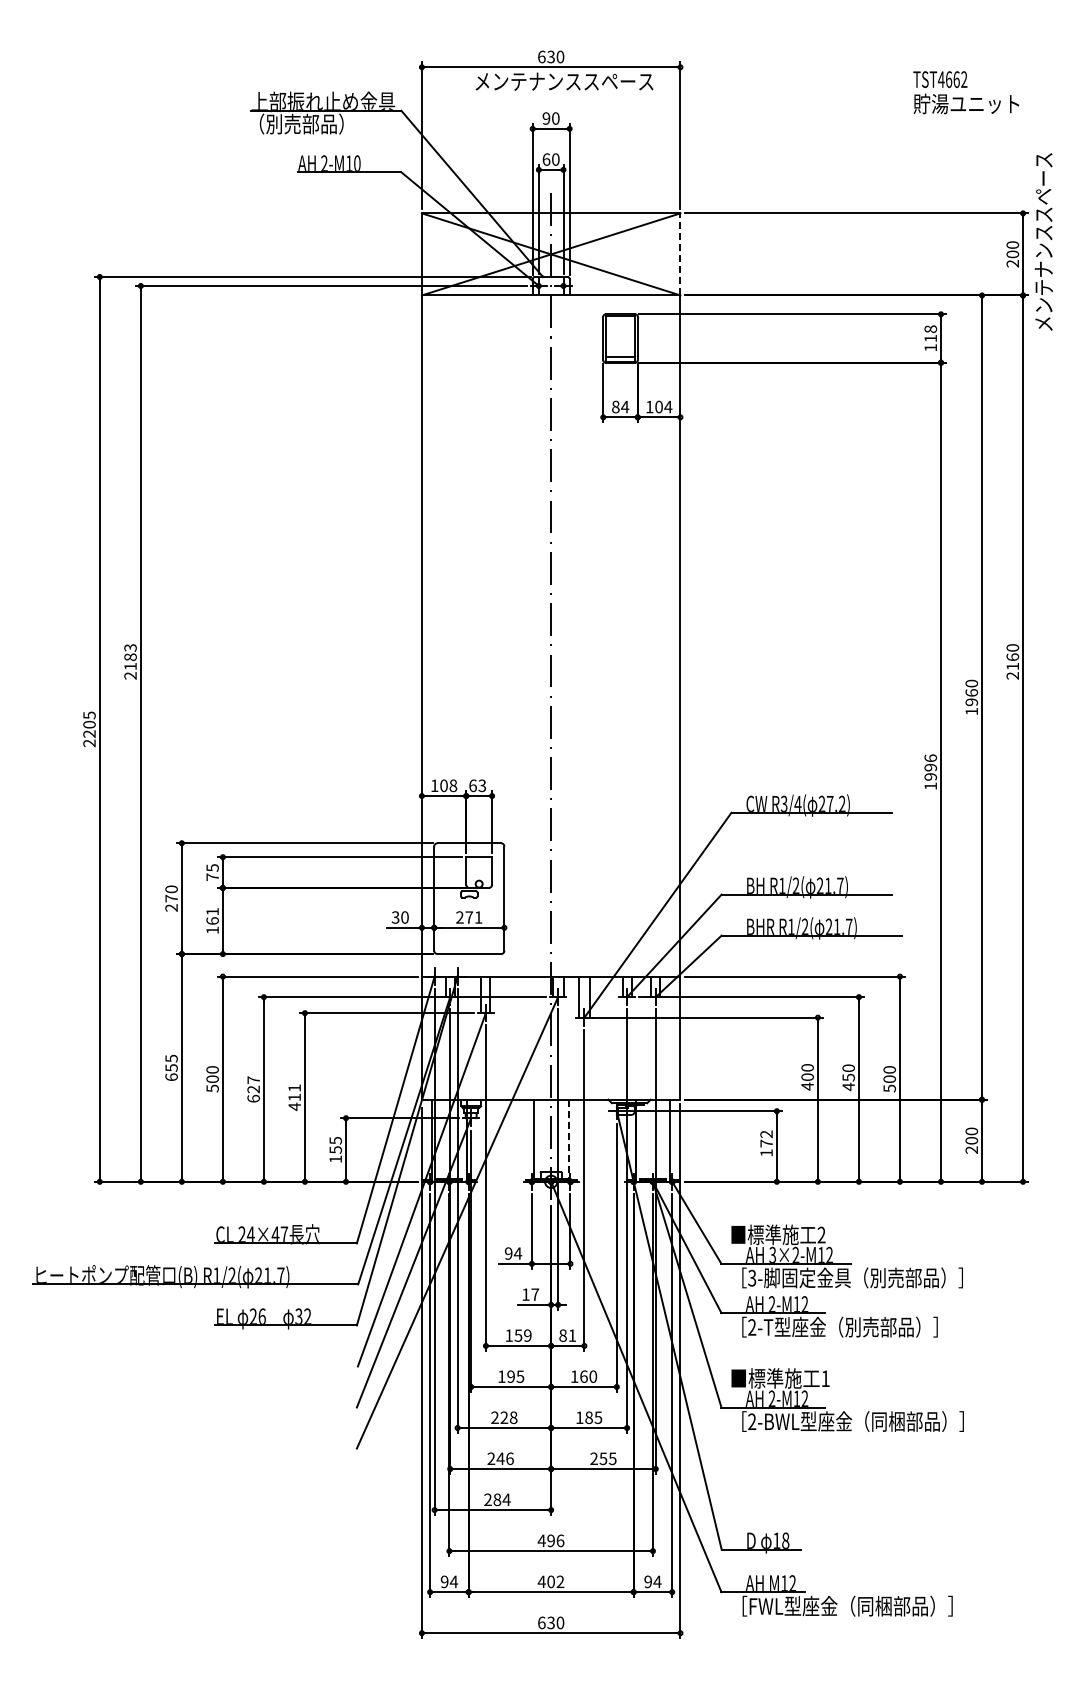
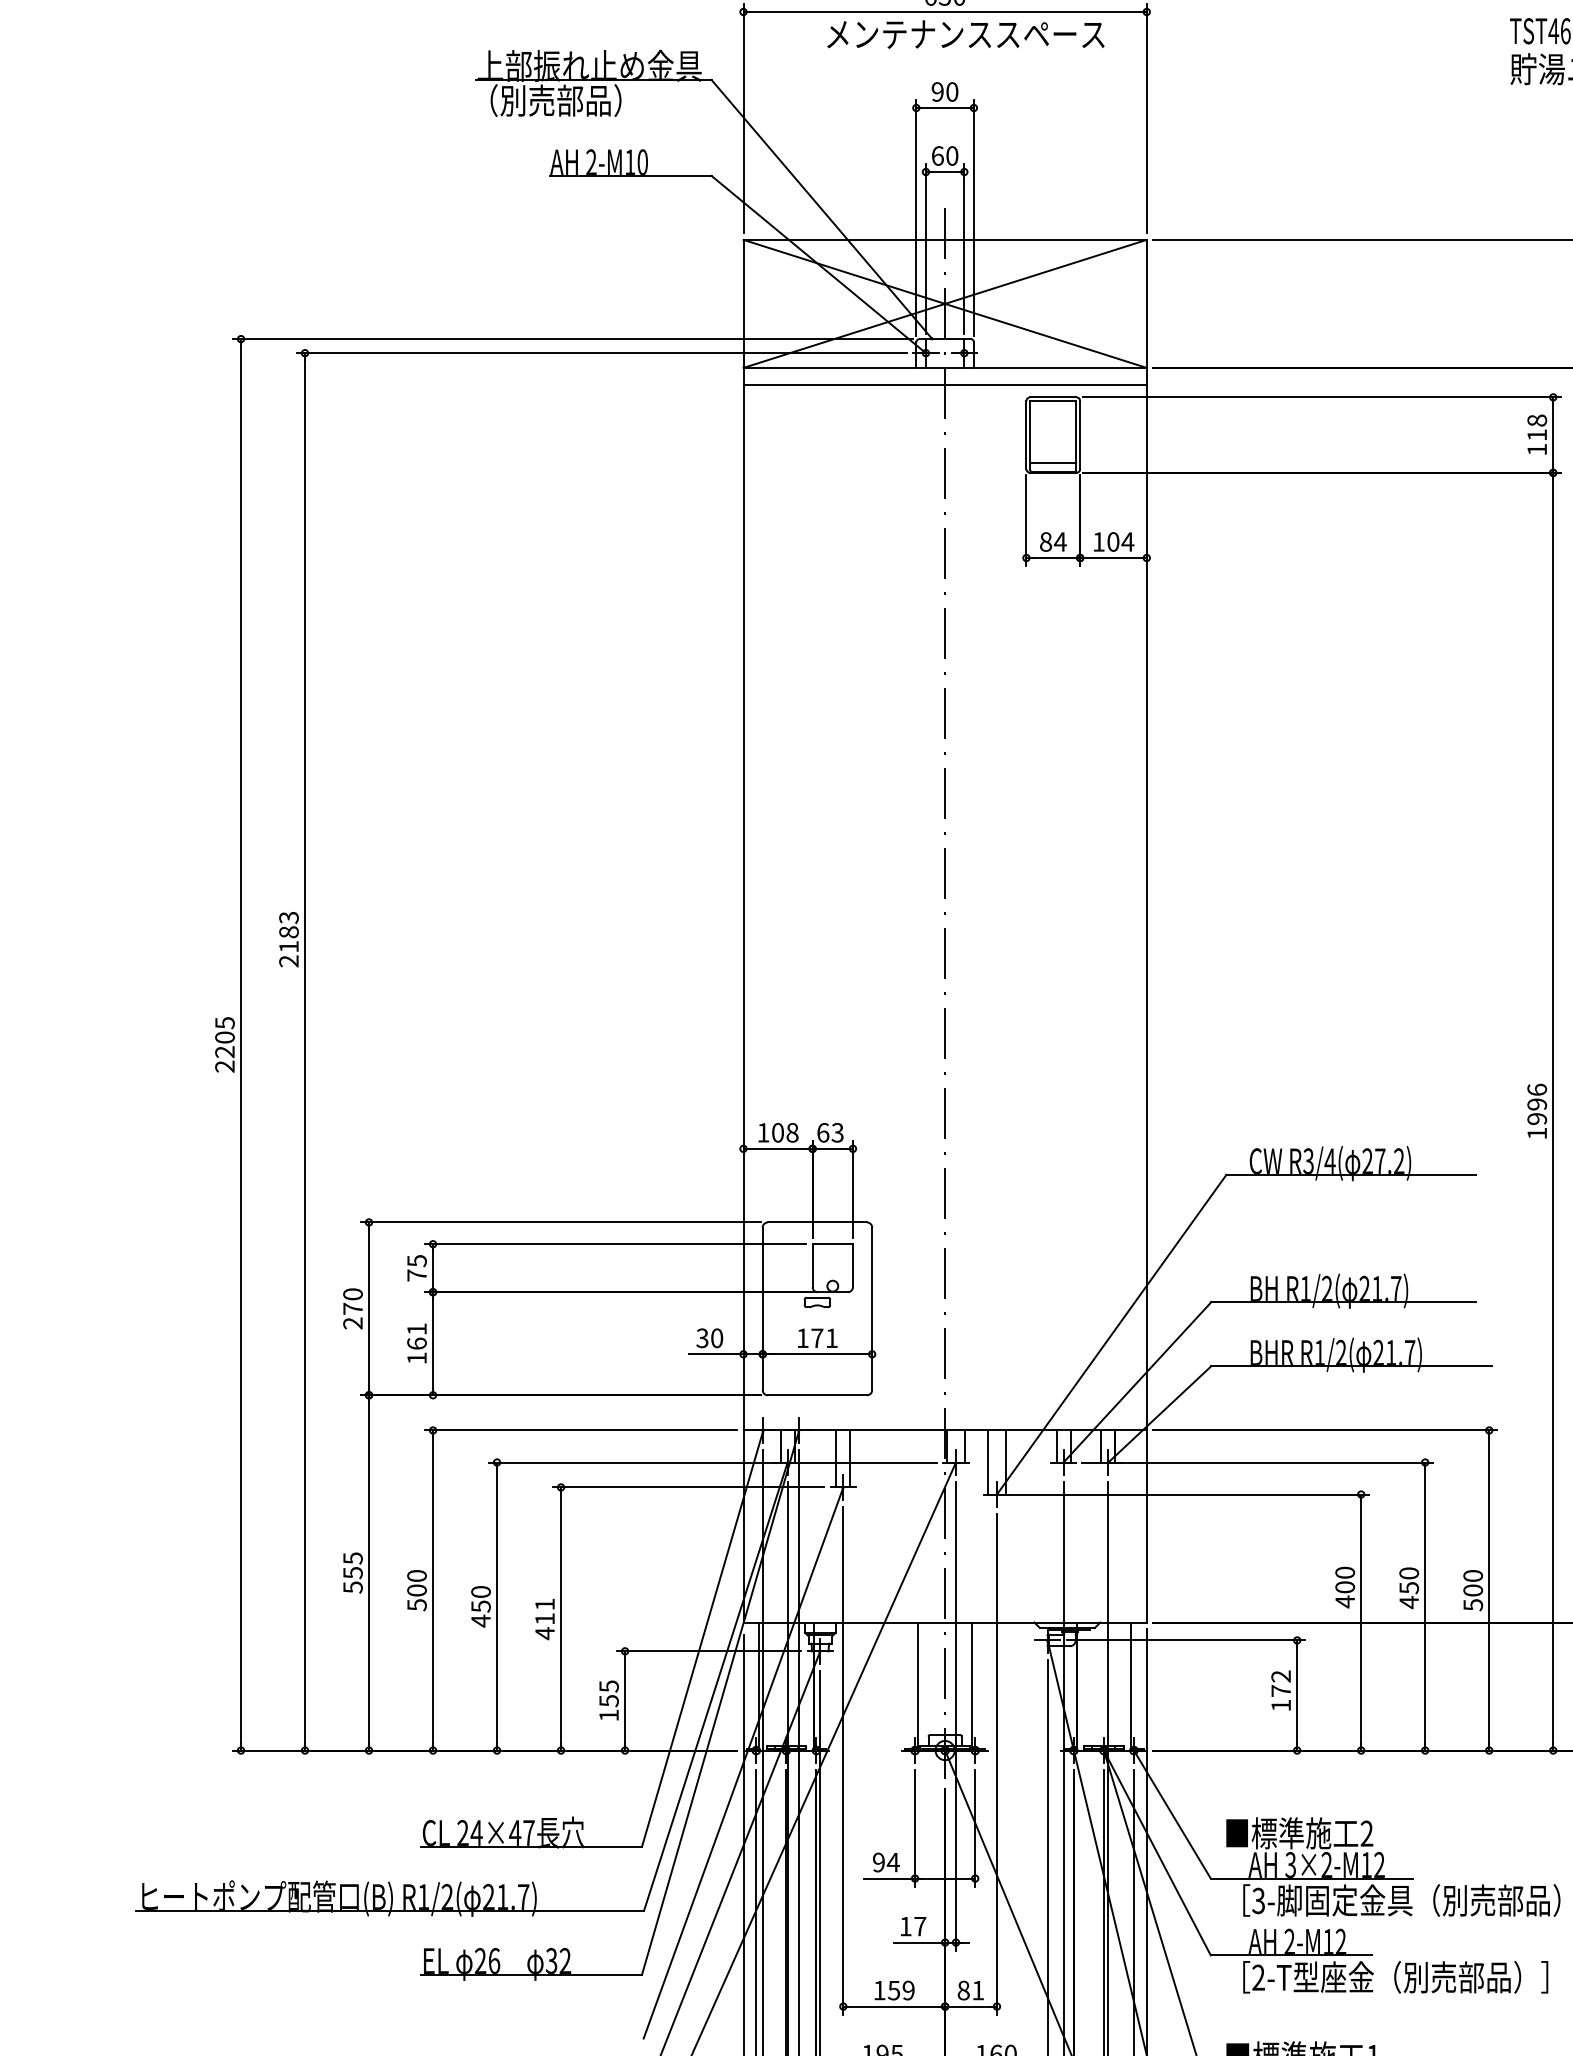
line: (680, 253) -> (1146, 302), dashed -> solid
line: (550, 306) -> (944, 385), added
text: (459, 917) -> (802, 1338), 271 -> 171
text: (171, 1077) -> (352, 1587), 655 -> 555
text: (253, 1089) -> (480, 1606), 627 -> 450
line: (568, 1141) -> (972, 1687), dashed -> solid

